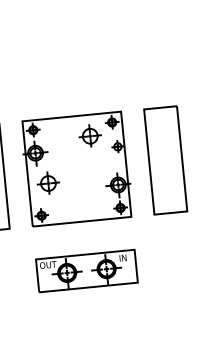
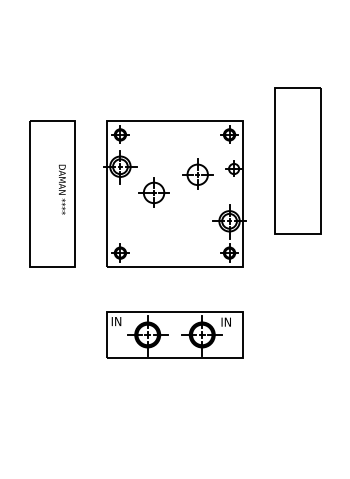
part: (90, 135) -> (197, 173), moved
part: (165, 160) -> (297, 160), moved
part: (48, 183) -> (153, 192), moved
text: (48, 265) -> (122, 321), OUT -> IN

